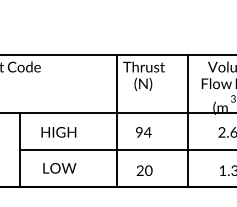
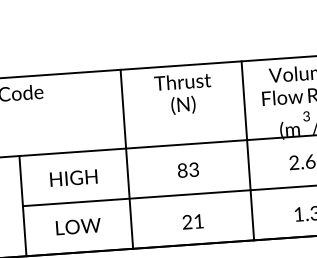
line: (116, 121) -> (126, 159), moved
text: (143, 132) -> (188, 170), 94 -> 83
text: (148, 170) -> (198, 221), 20 -> 21

